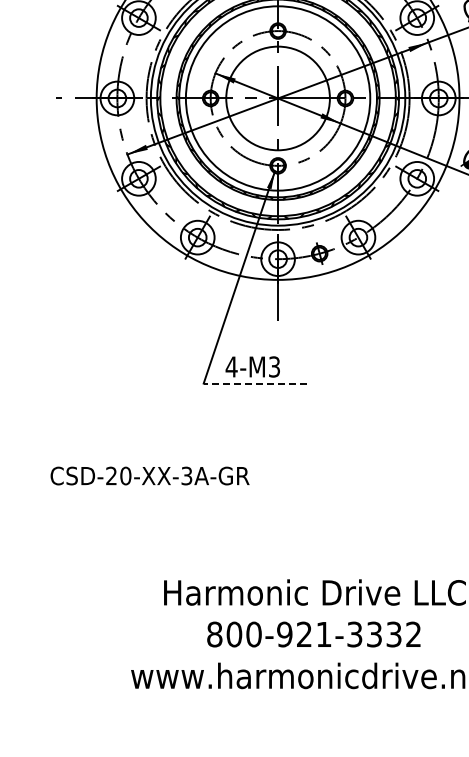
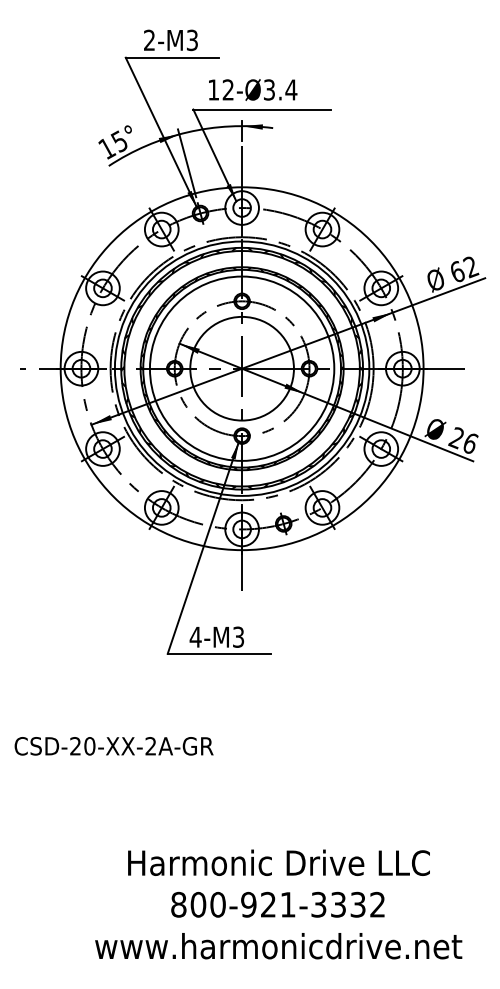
line: (255, 383) -> (219, 653), dashed -> solid
text: (186, 476) -> (150, 746), CSD-20-XX-3A-GR -> CSD-20-XX-2A-GR

